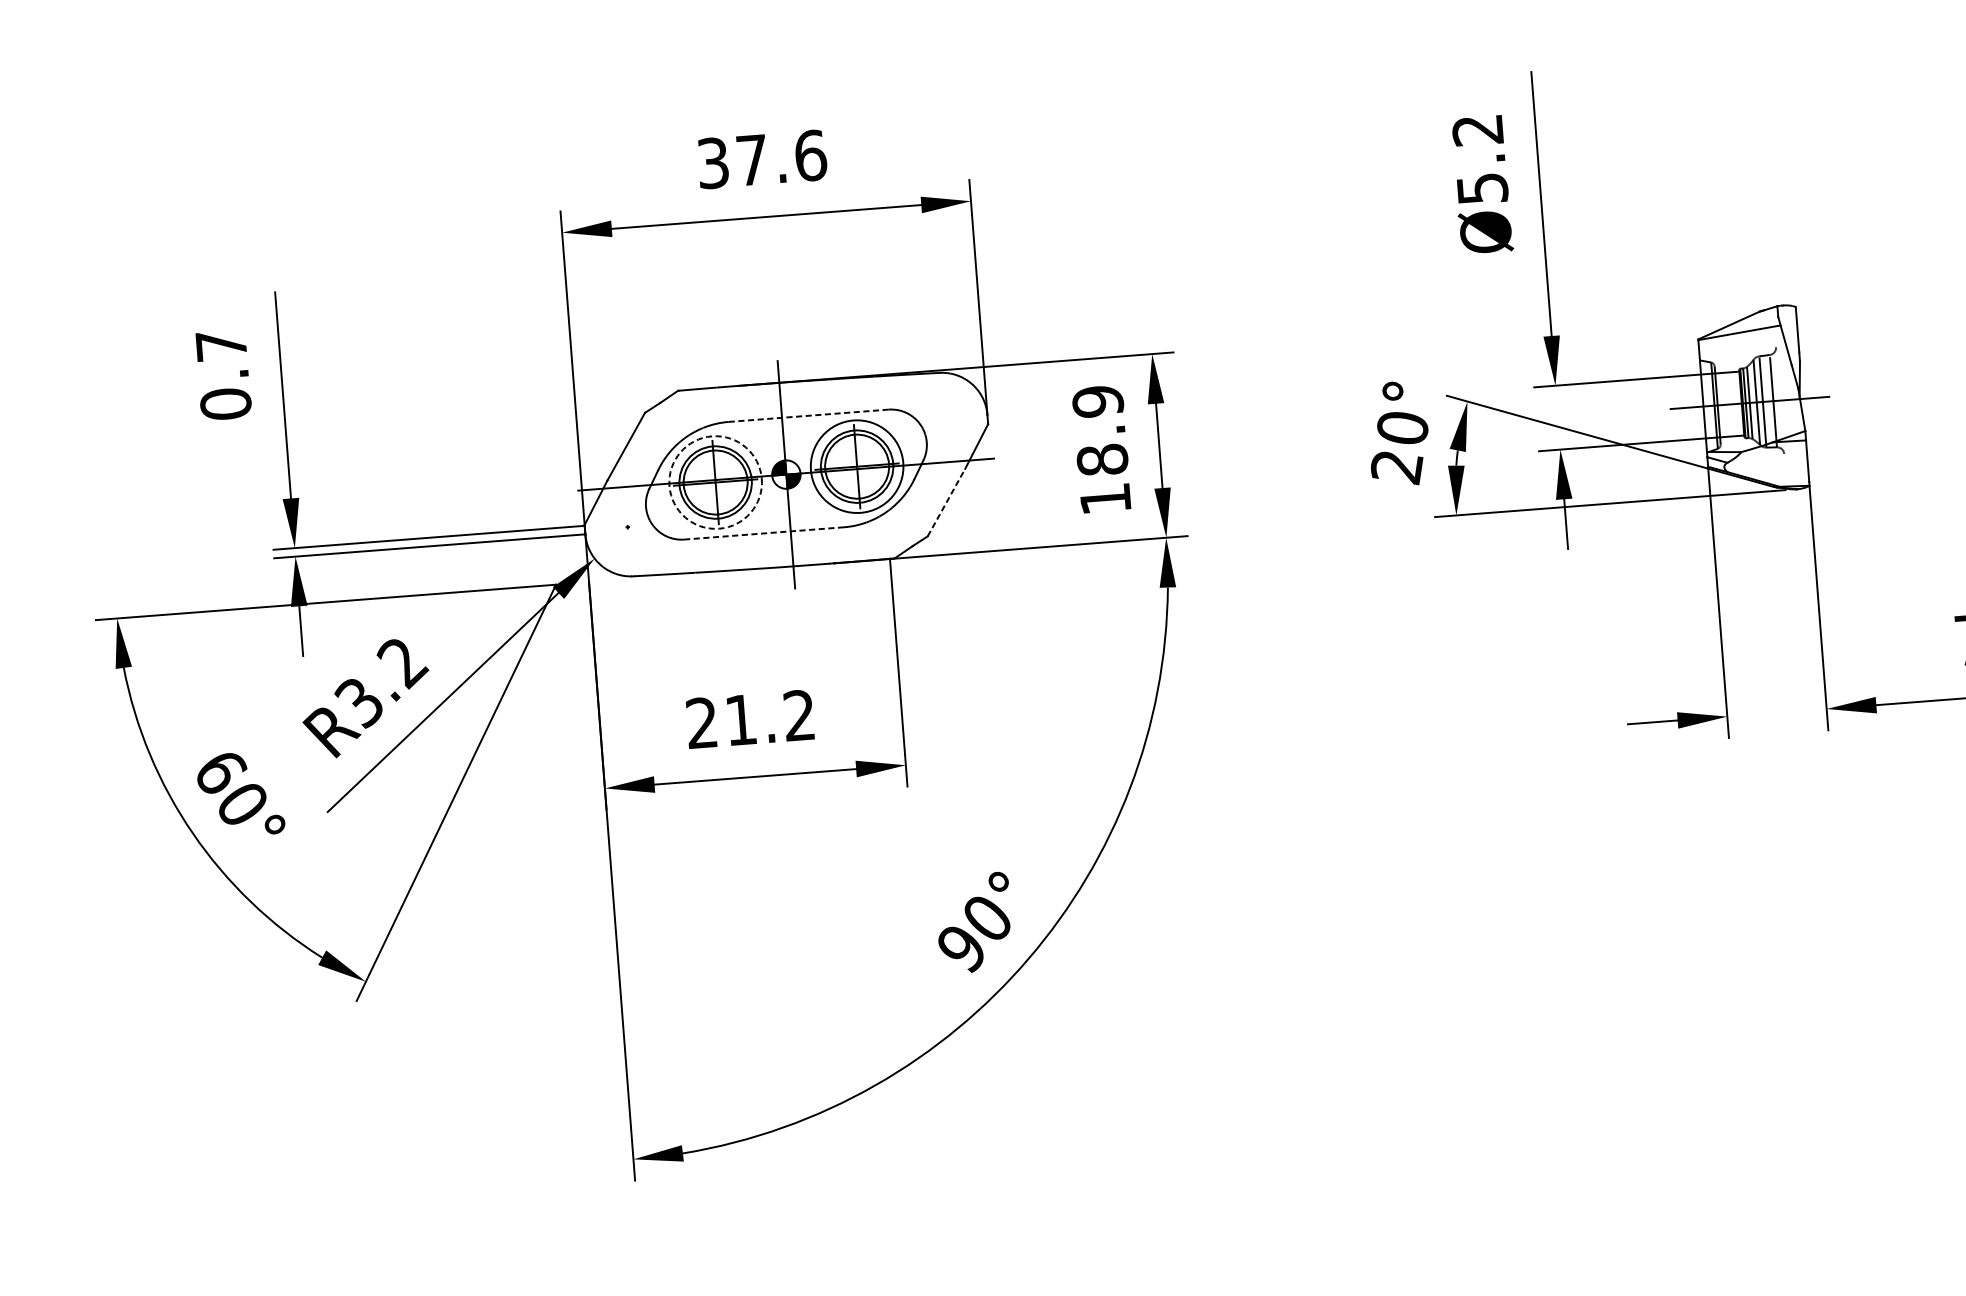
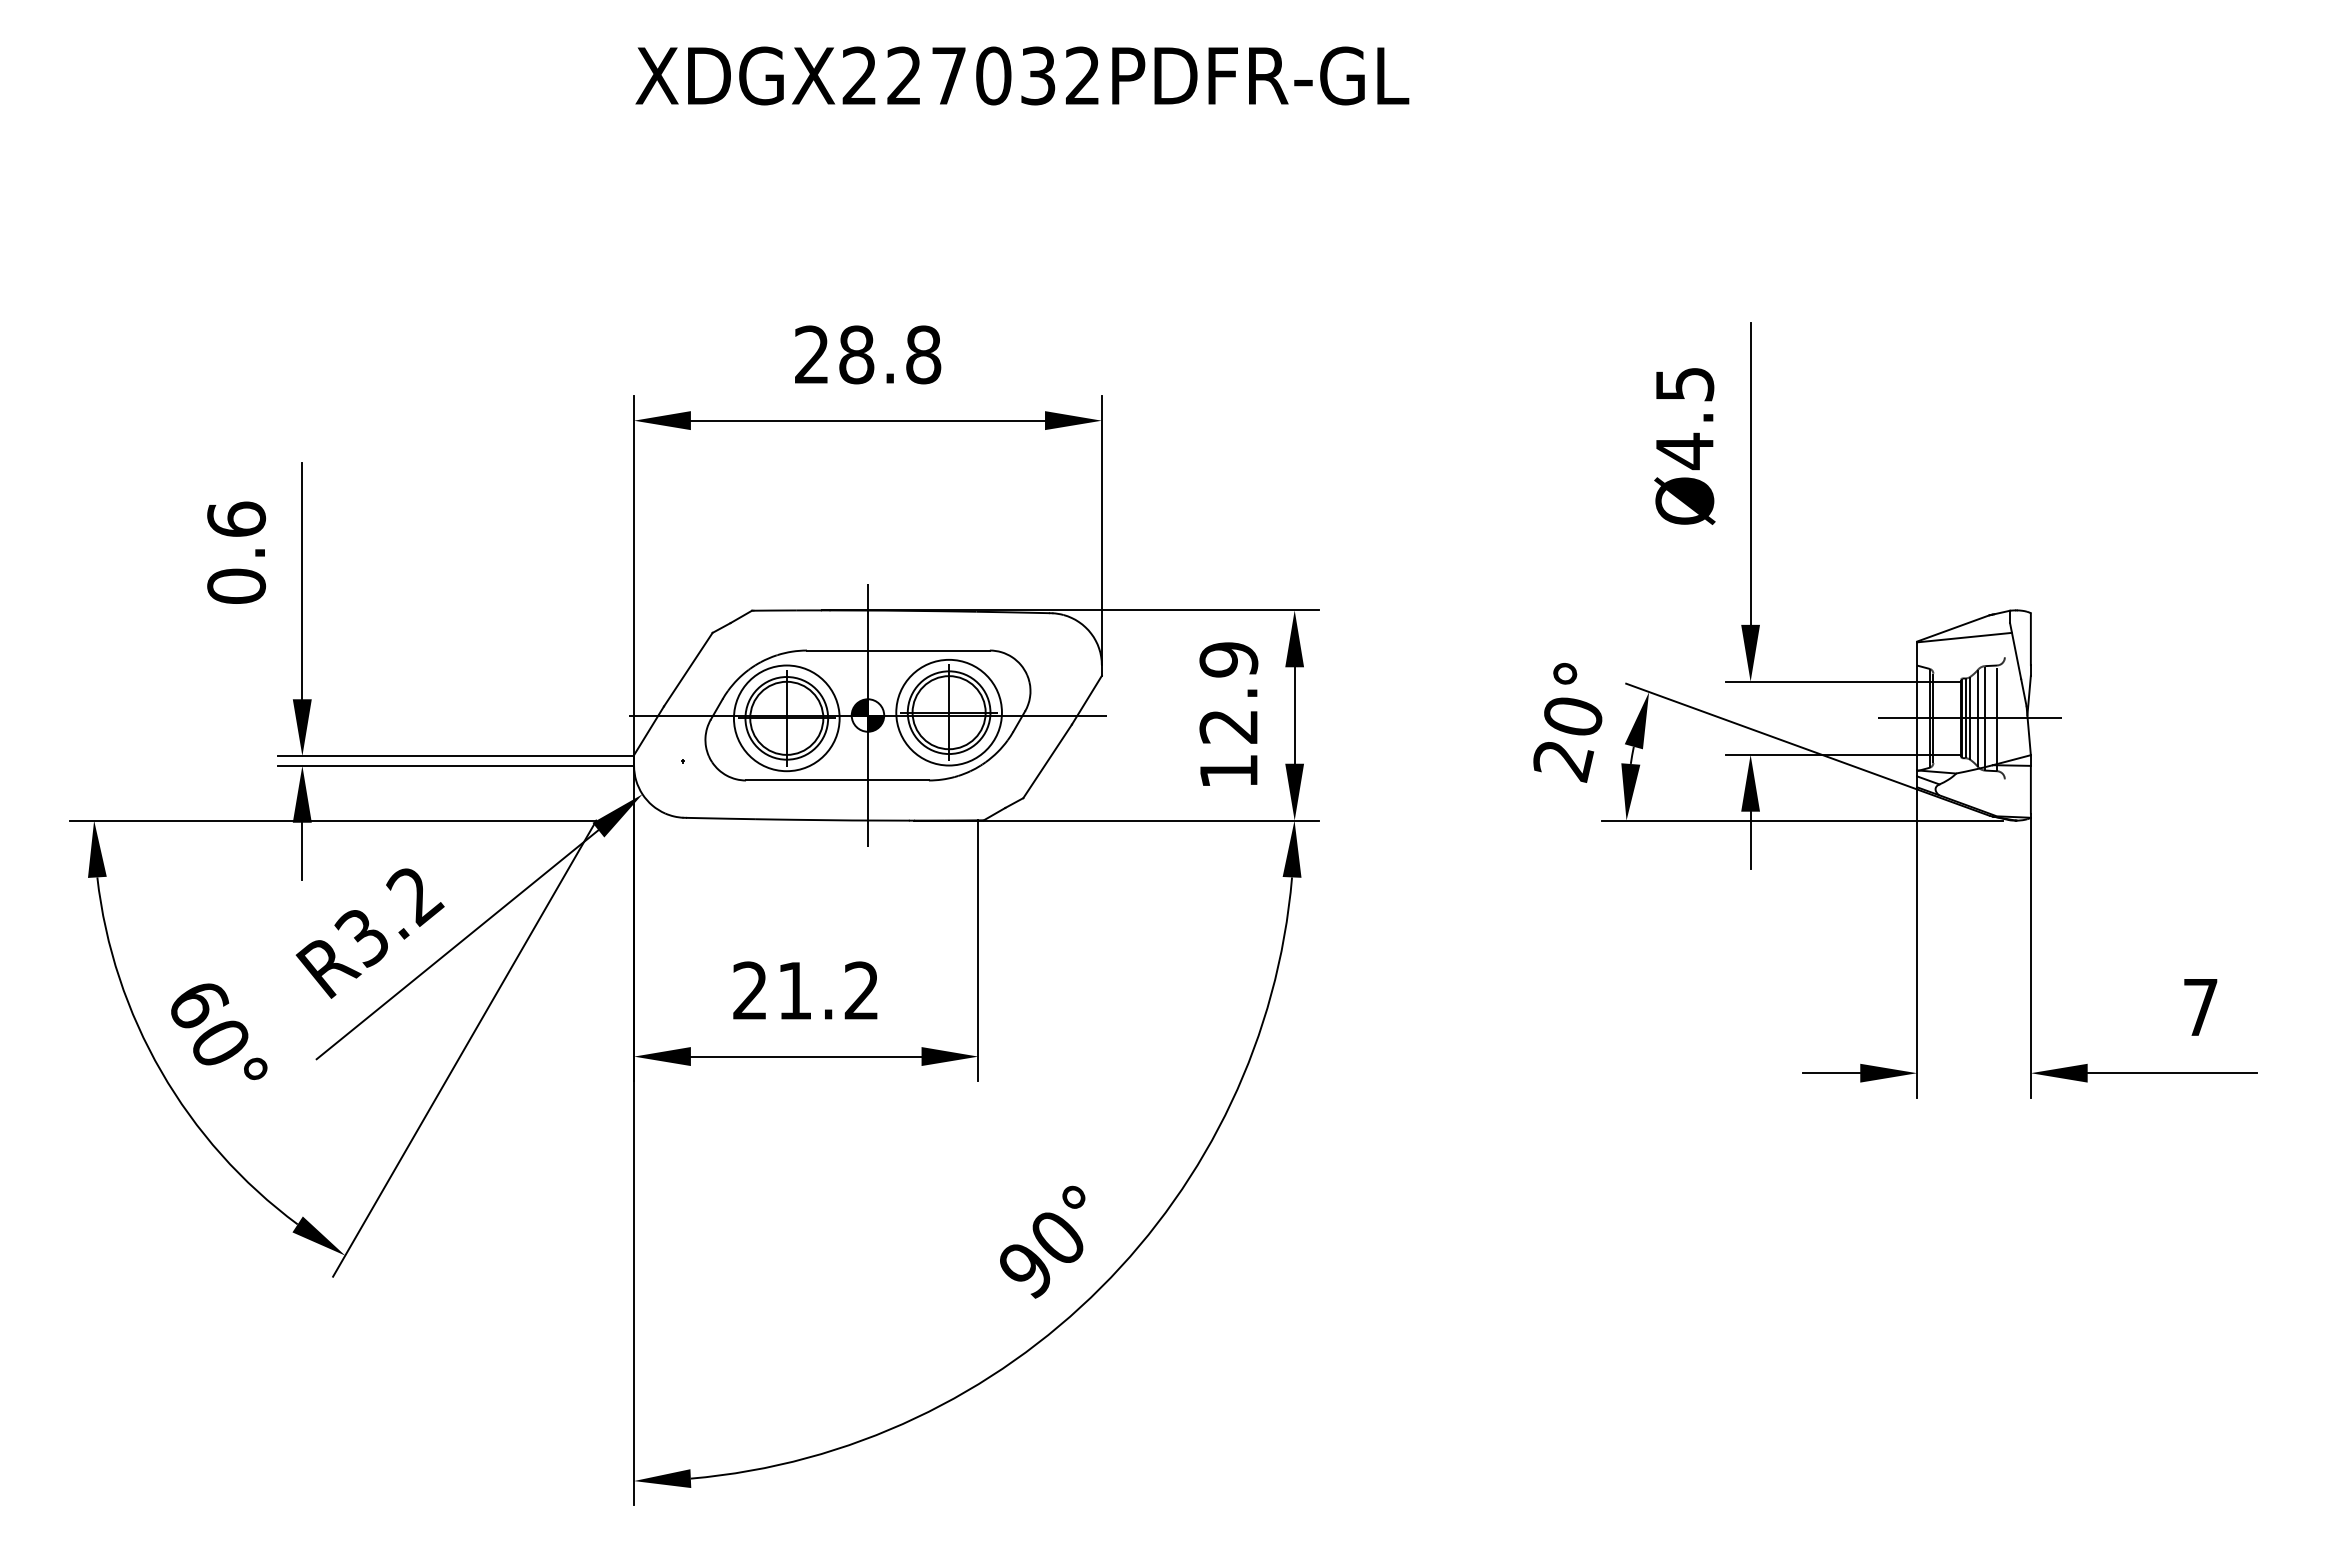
text: (762, 159) -> (868, 354), 37.6 -> 28.8
text: (1480, 161) -> (1684, 419), Ø5.2 -> Ø4.5
text: (221, 344) -> (236, 518), 0.7 -> 0.6
line: (808, 415) -> (898, 650), dashed -> solid
text: (1102, 459) -> (1228, 726), 18.9 -> 12.9
circle: (715, 482) -> (786, 718), dashed -> solid
line: (946, 501) -> (1047, 760), dashed -> solid
line: (763, 533) -> (836, 780), dashed -> solid

